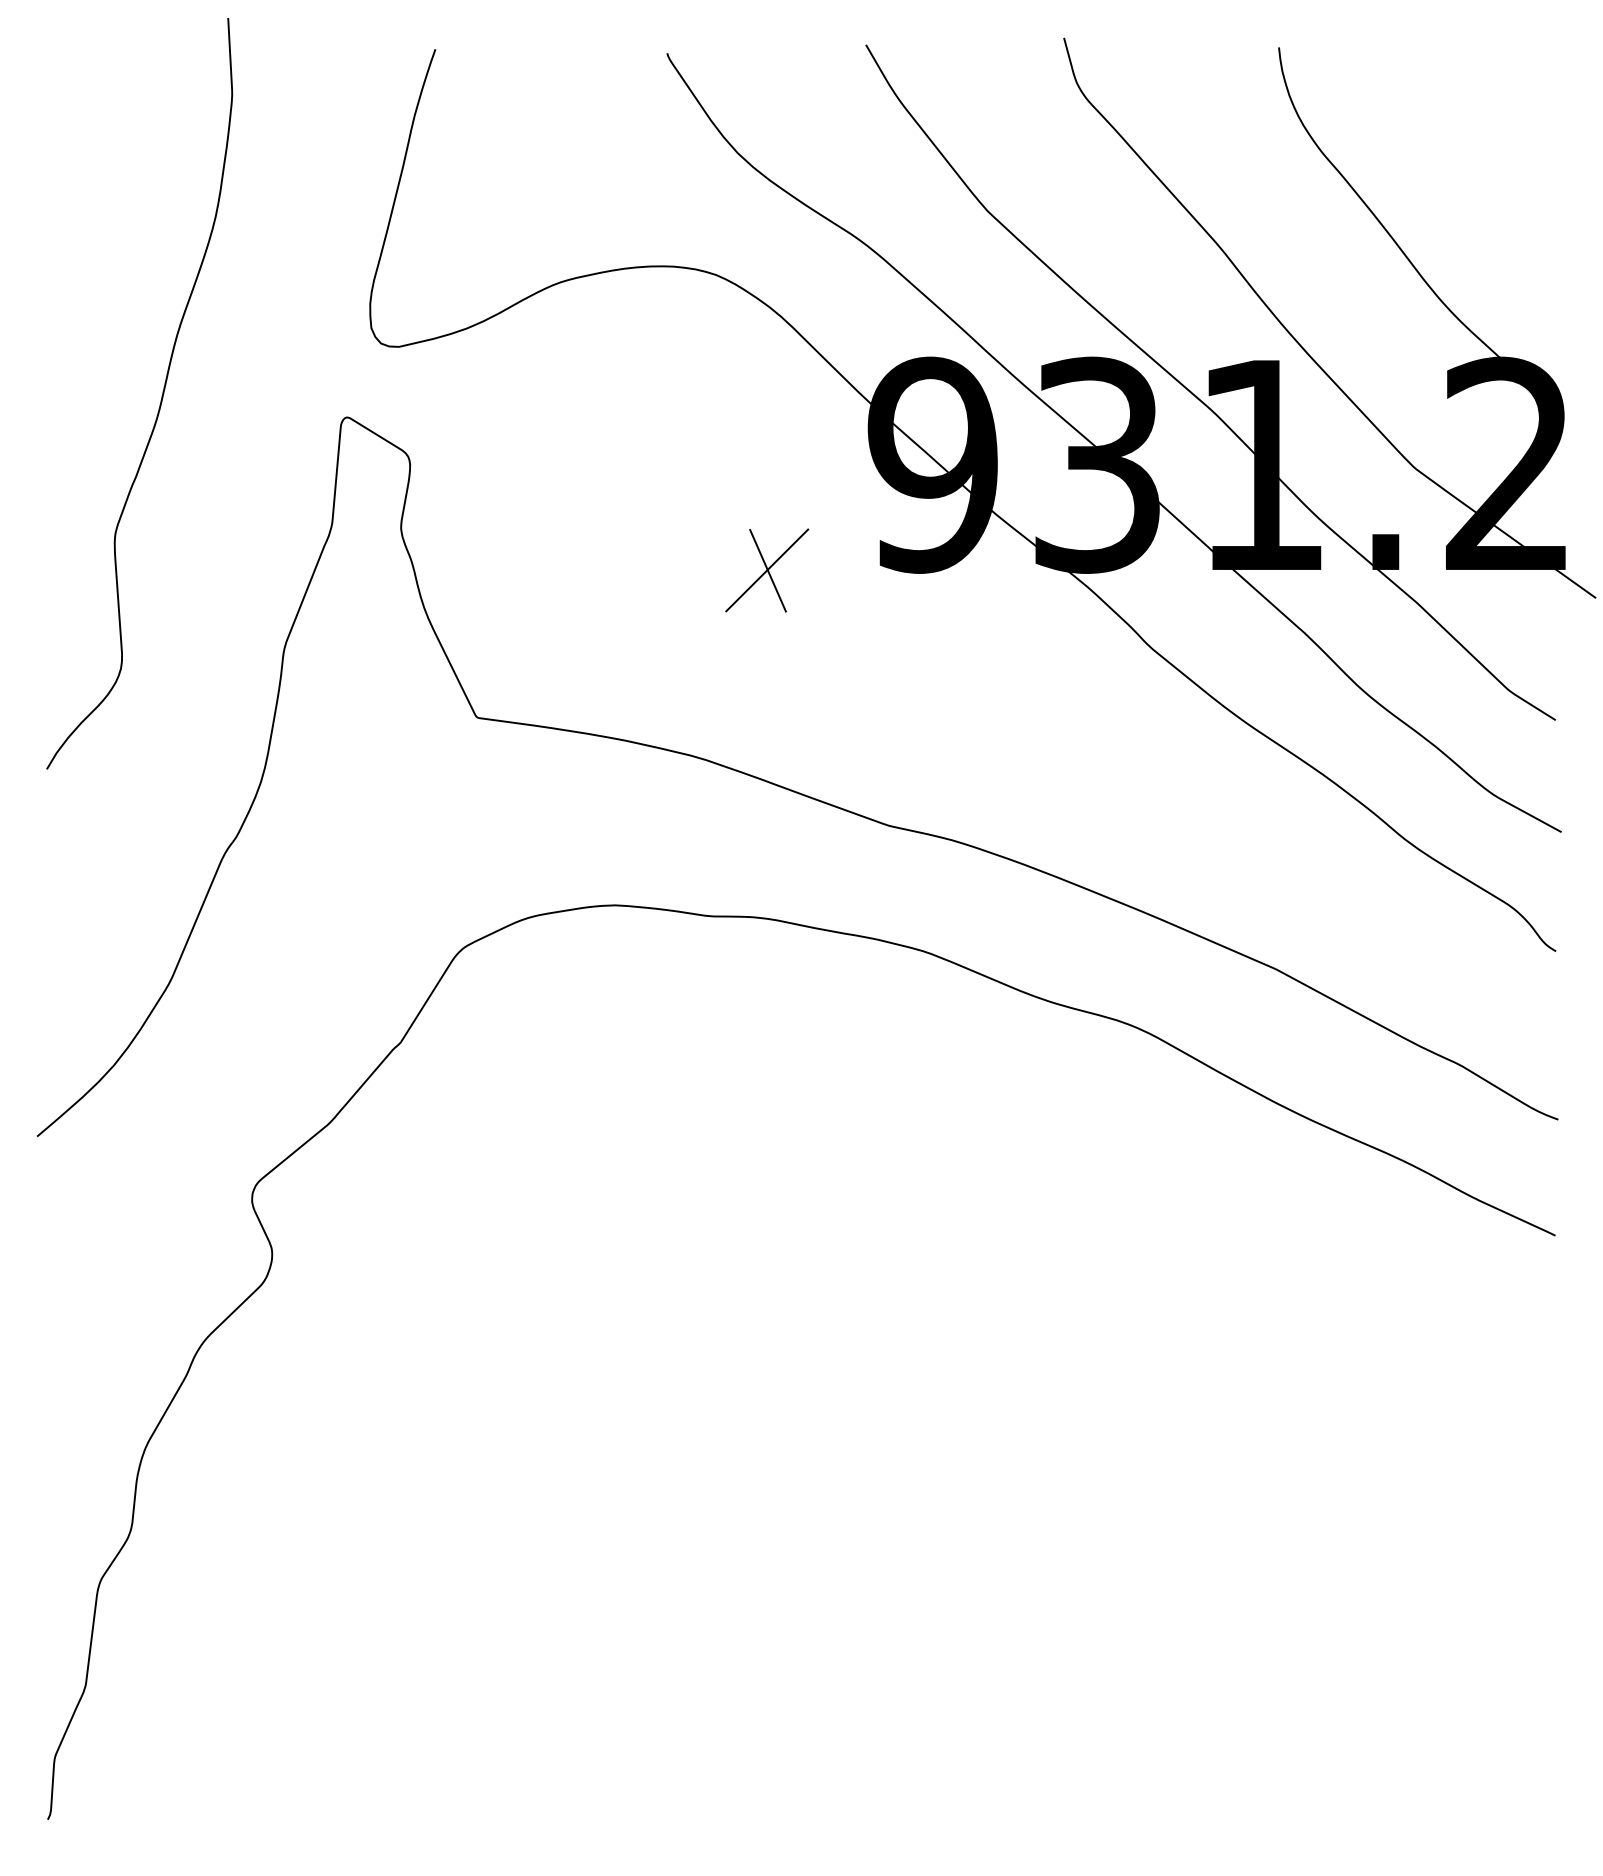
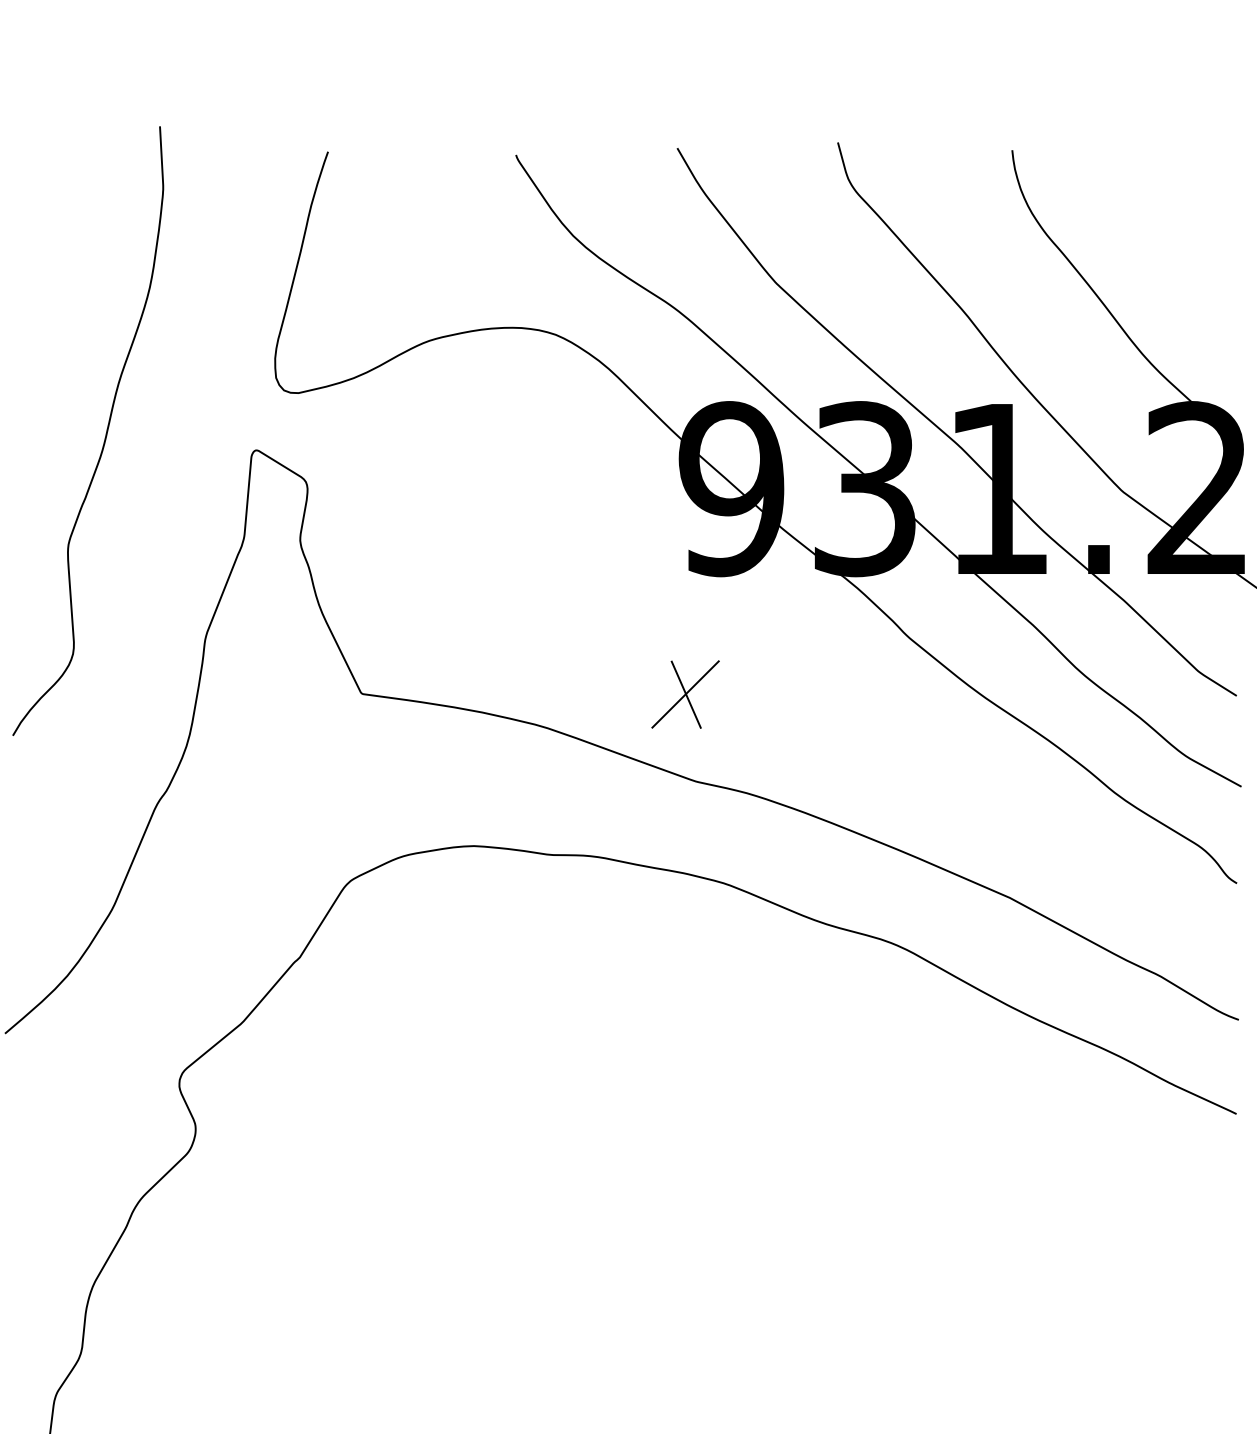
part: (767, 570) -> (685, 694), moved

